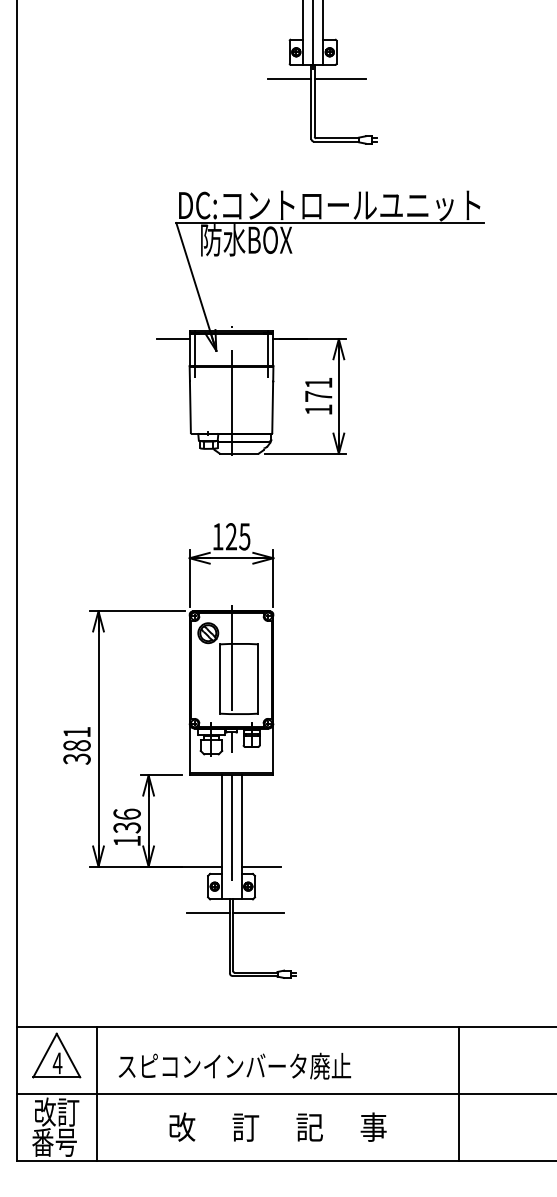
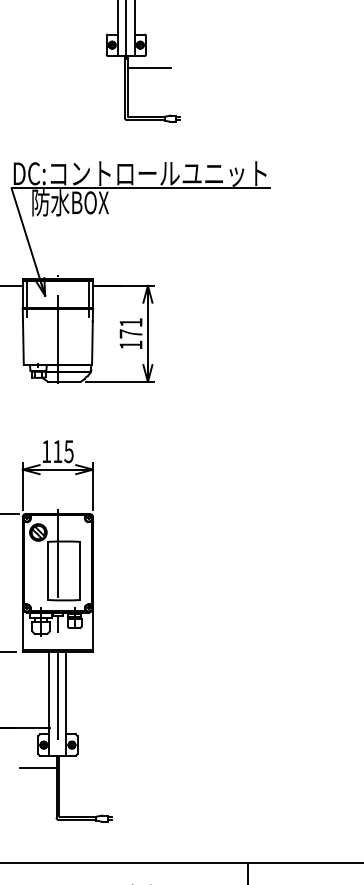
line: (289, 79) -> (106, 68), removed
text: (231, 536) -> (57, 451), 125 -> 115
line: (260, 866) -> (82, 728), removed
line: (258, 913) -> (80, 767), removed

